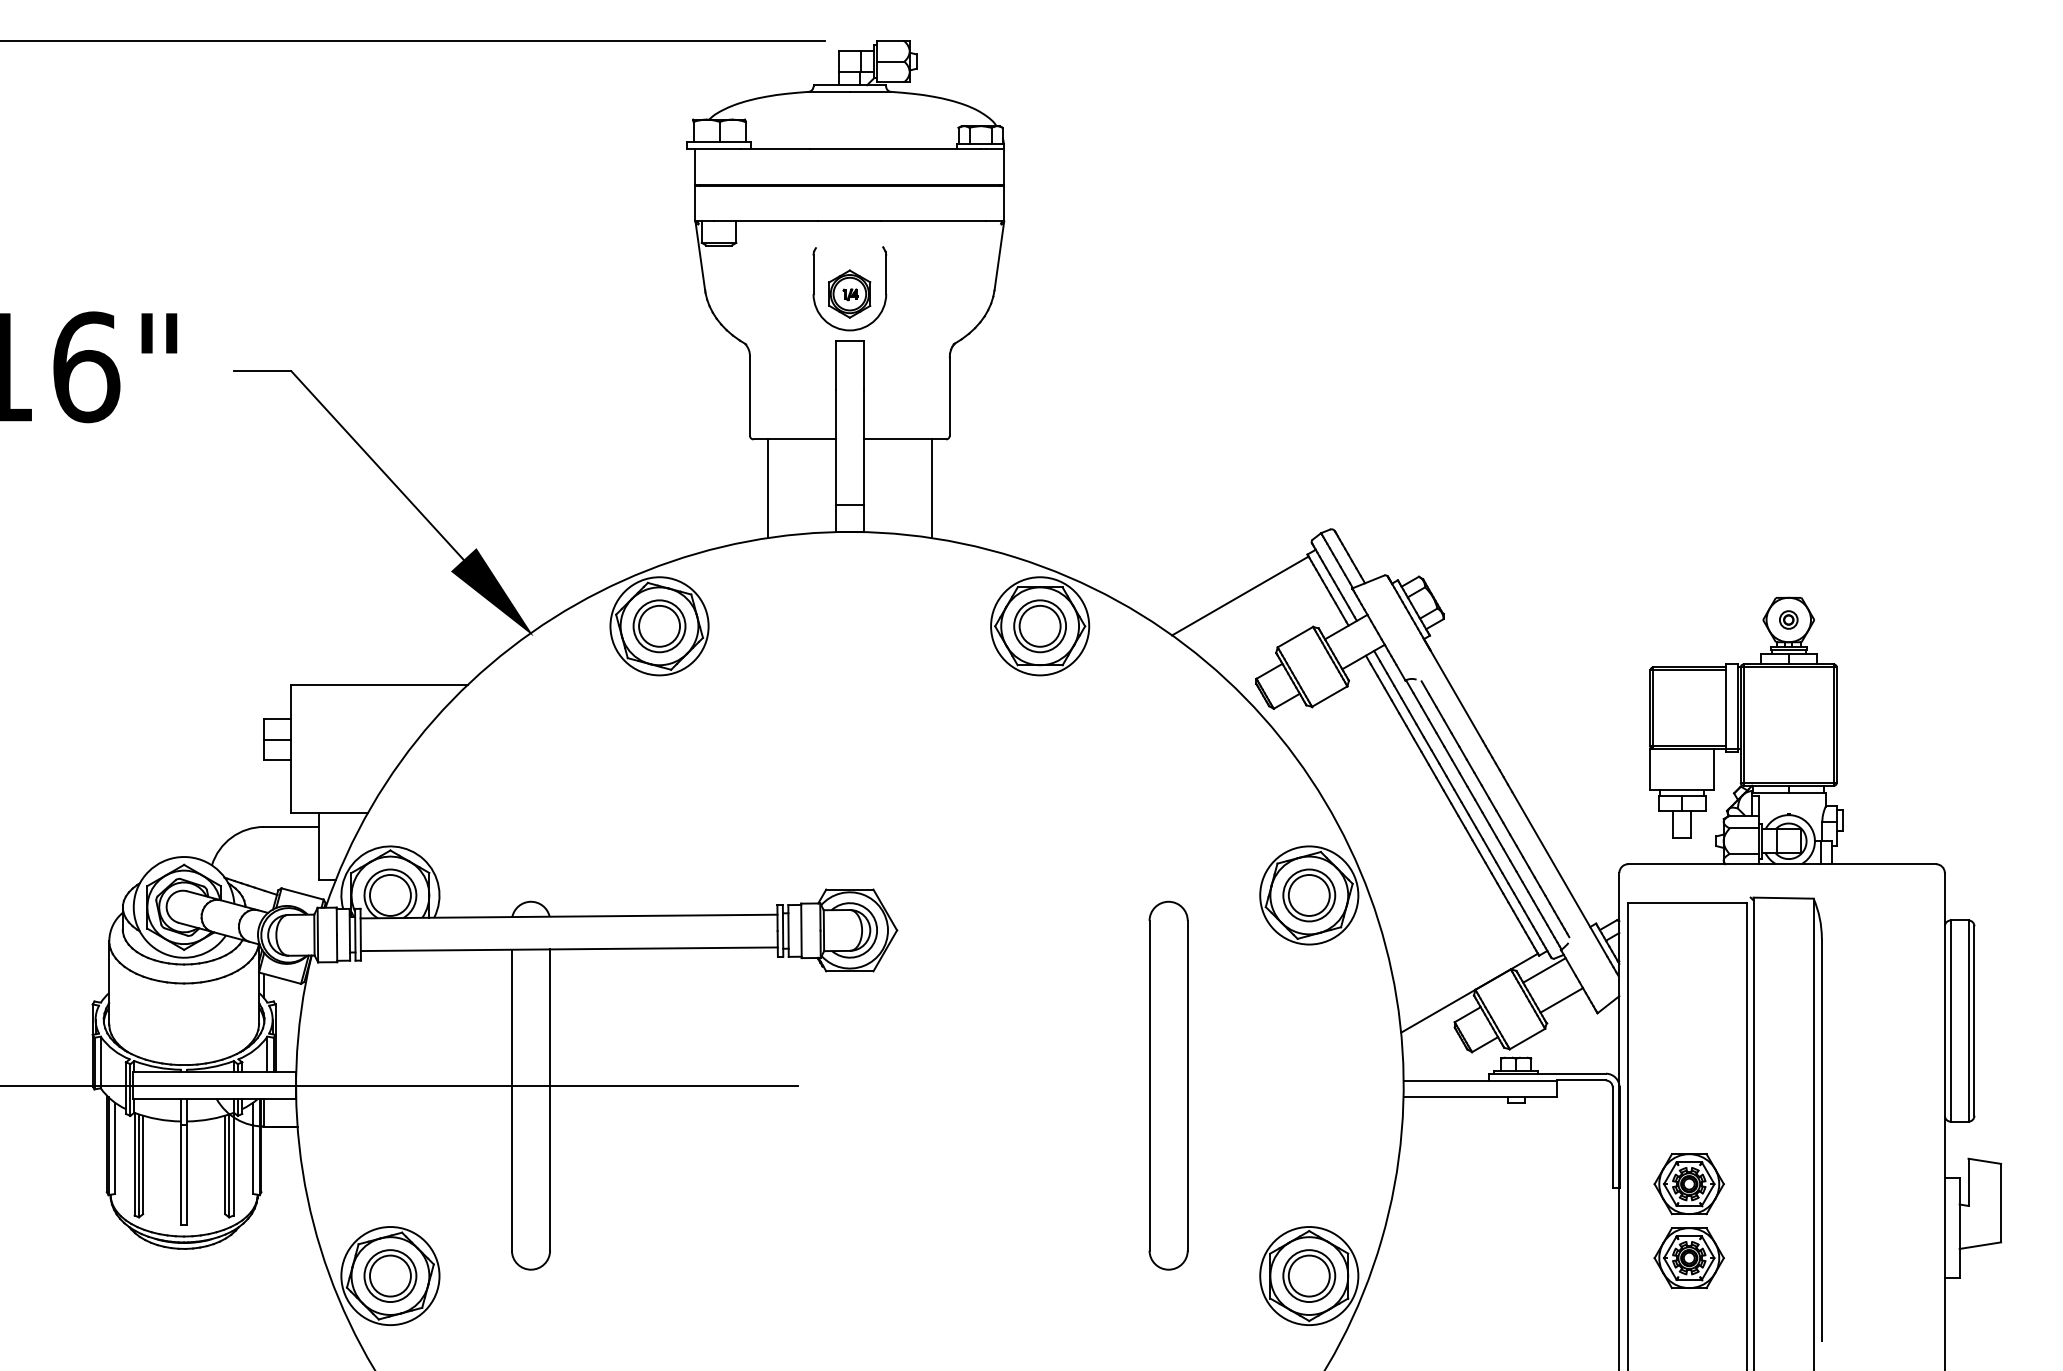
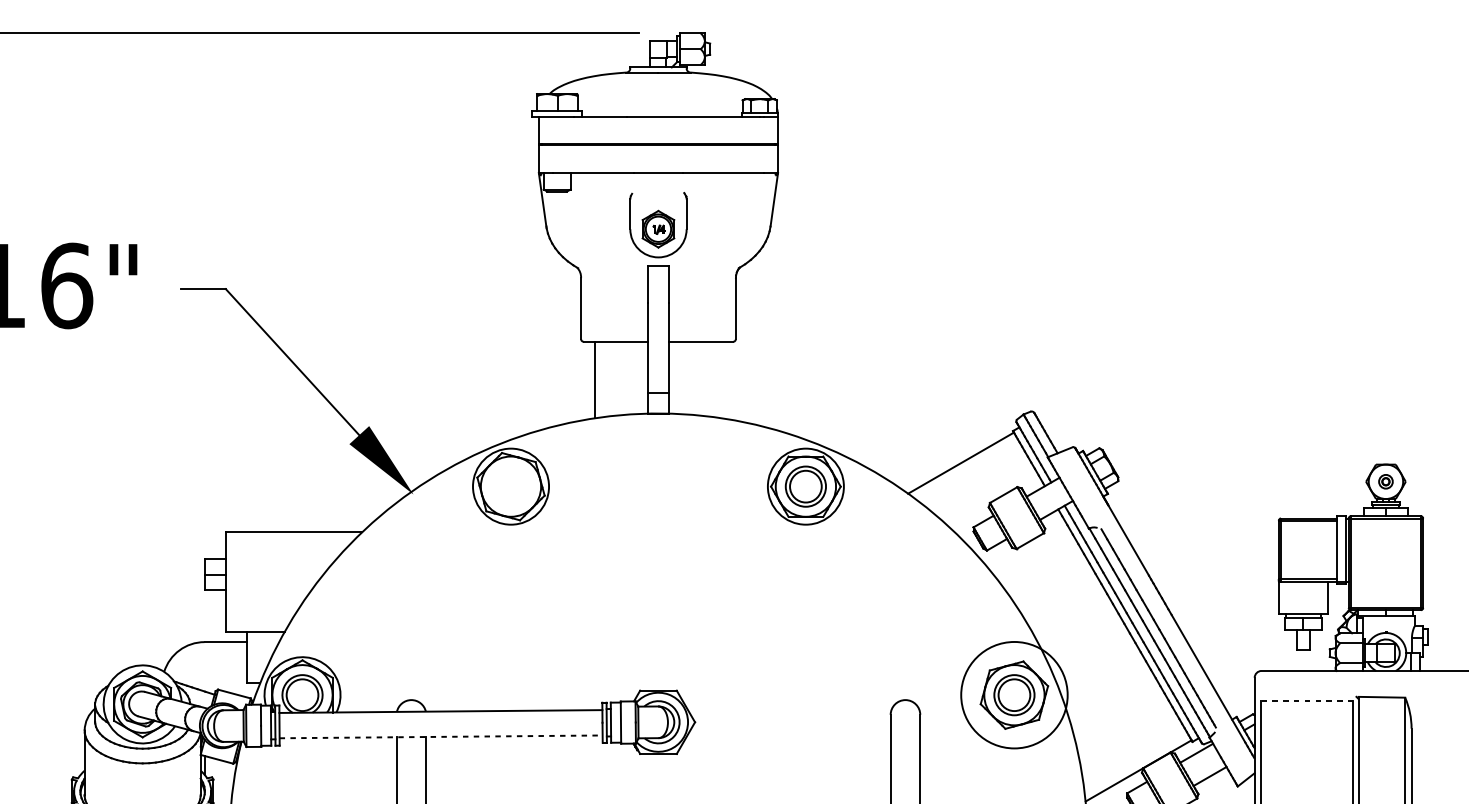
line: (931, 488) -> (721, 379), removed
part: (659, 626) -> (510, 486), removed
circle: (1309, 895) -> (1014, 695), size x1.4
line: (1686, 902) -> (1306, 700), solid -> dashed
line: (569, 949) -> (441, 737), solid -> dashed

